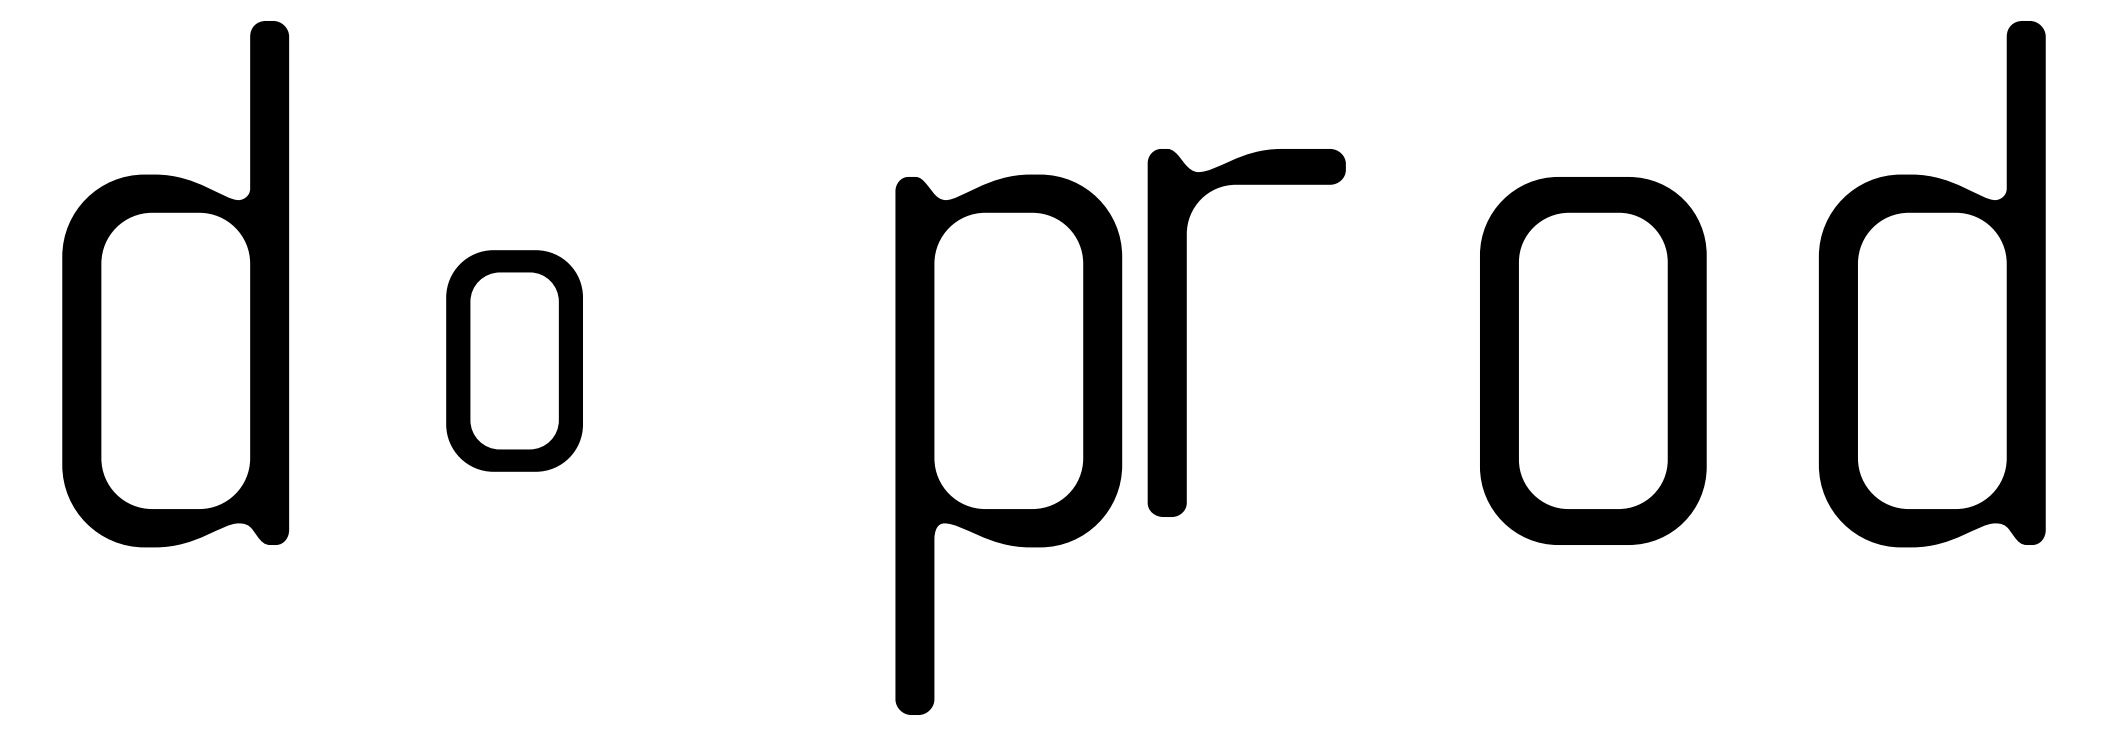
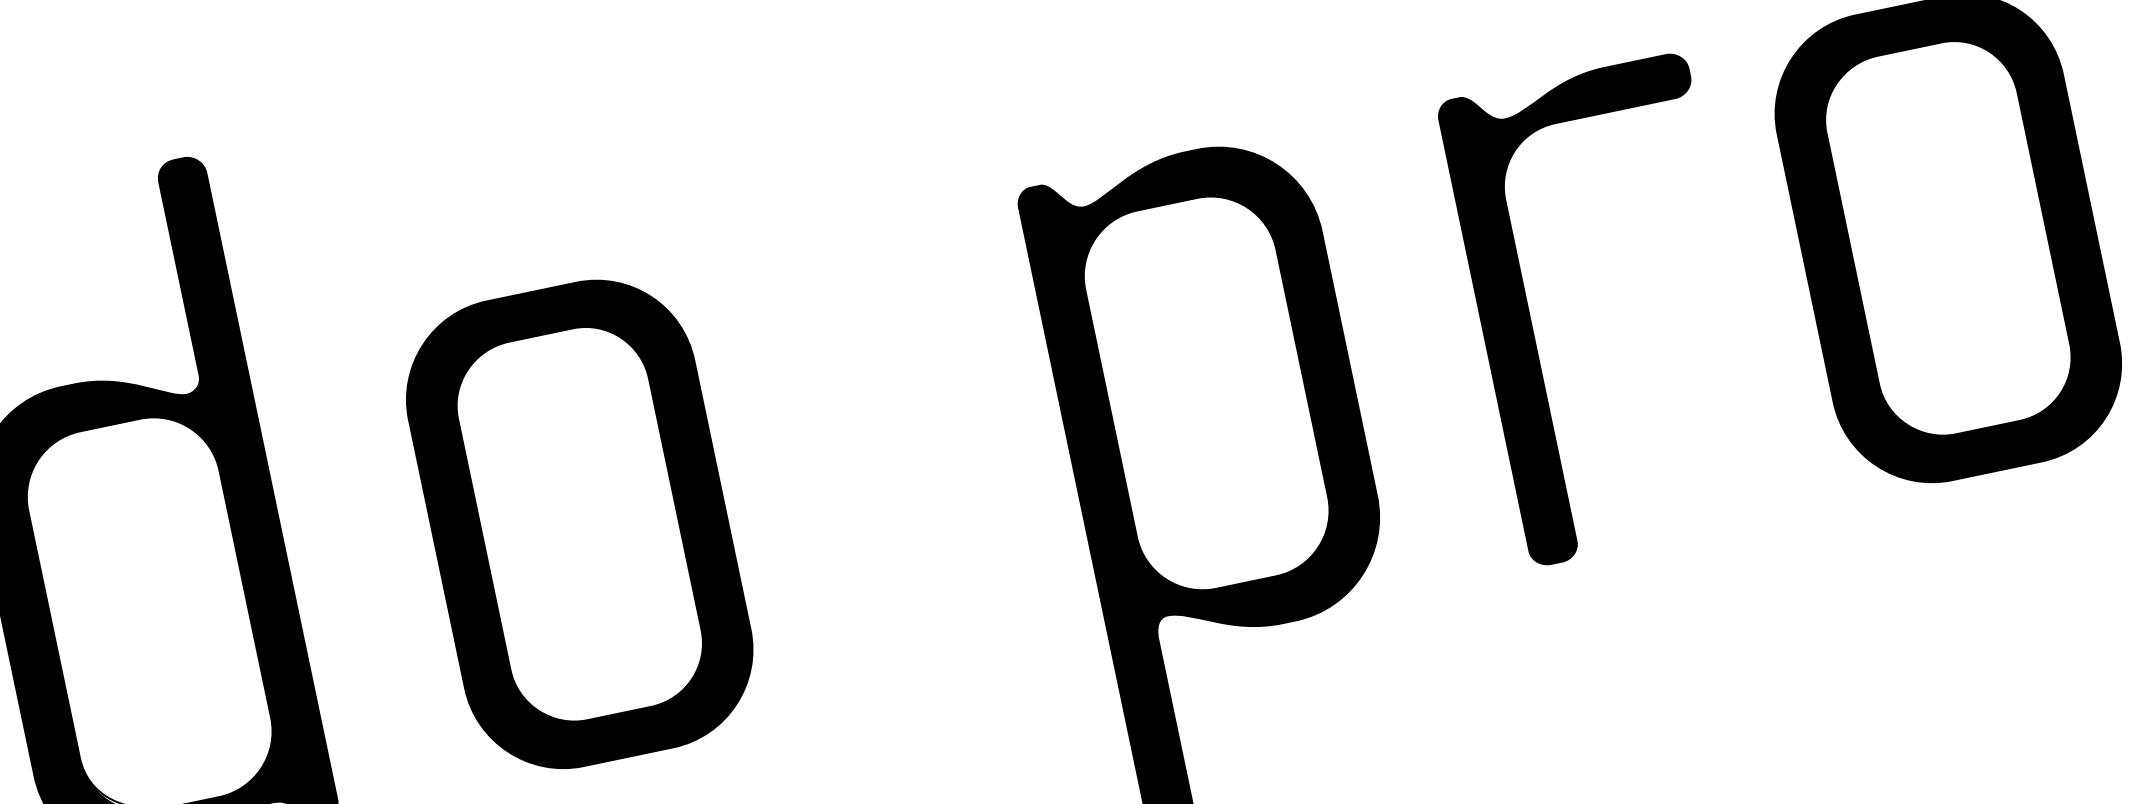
part: (1186, 332) -> (1532, 324), moved
part: (514, 360) -> (579, 523), size x1.67

